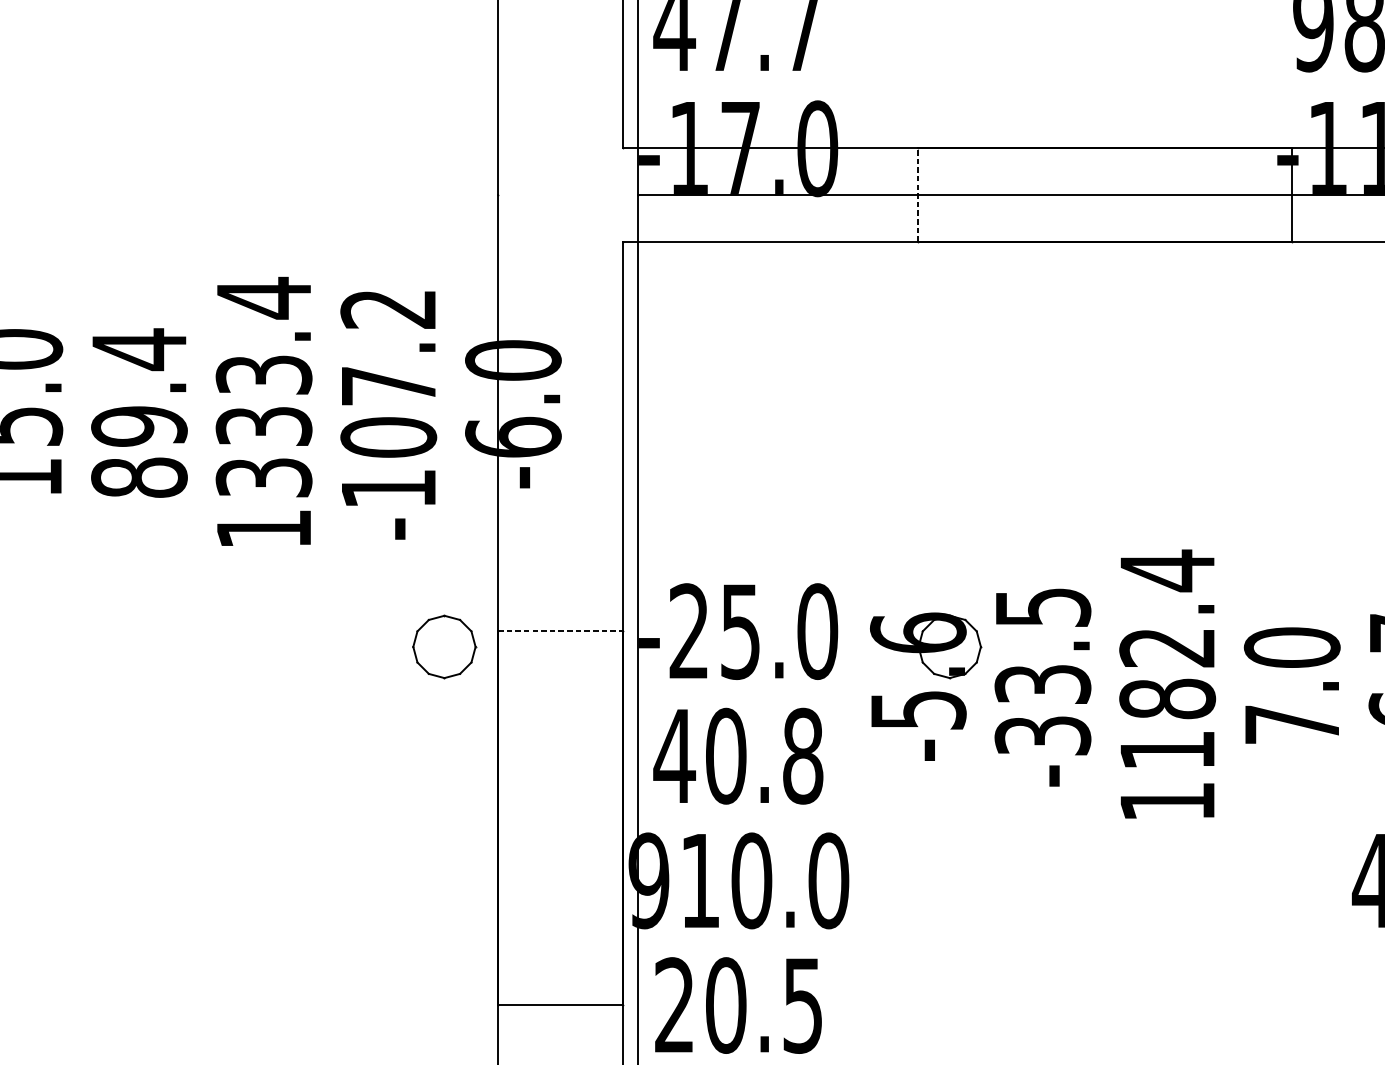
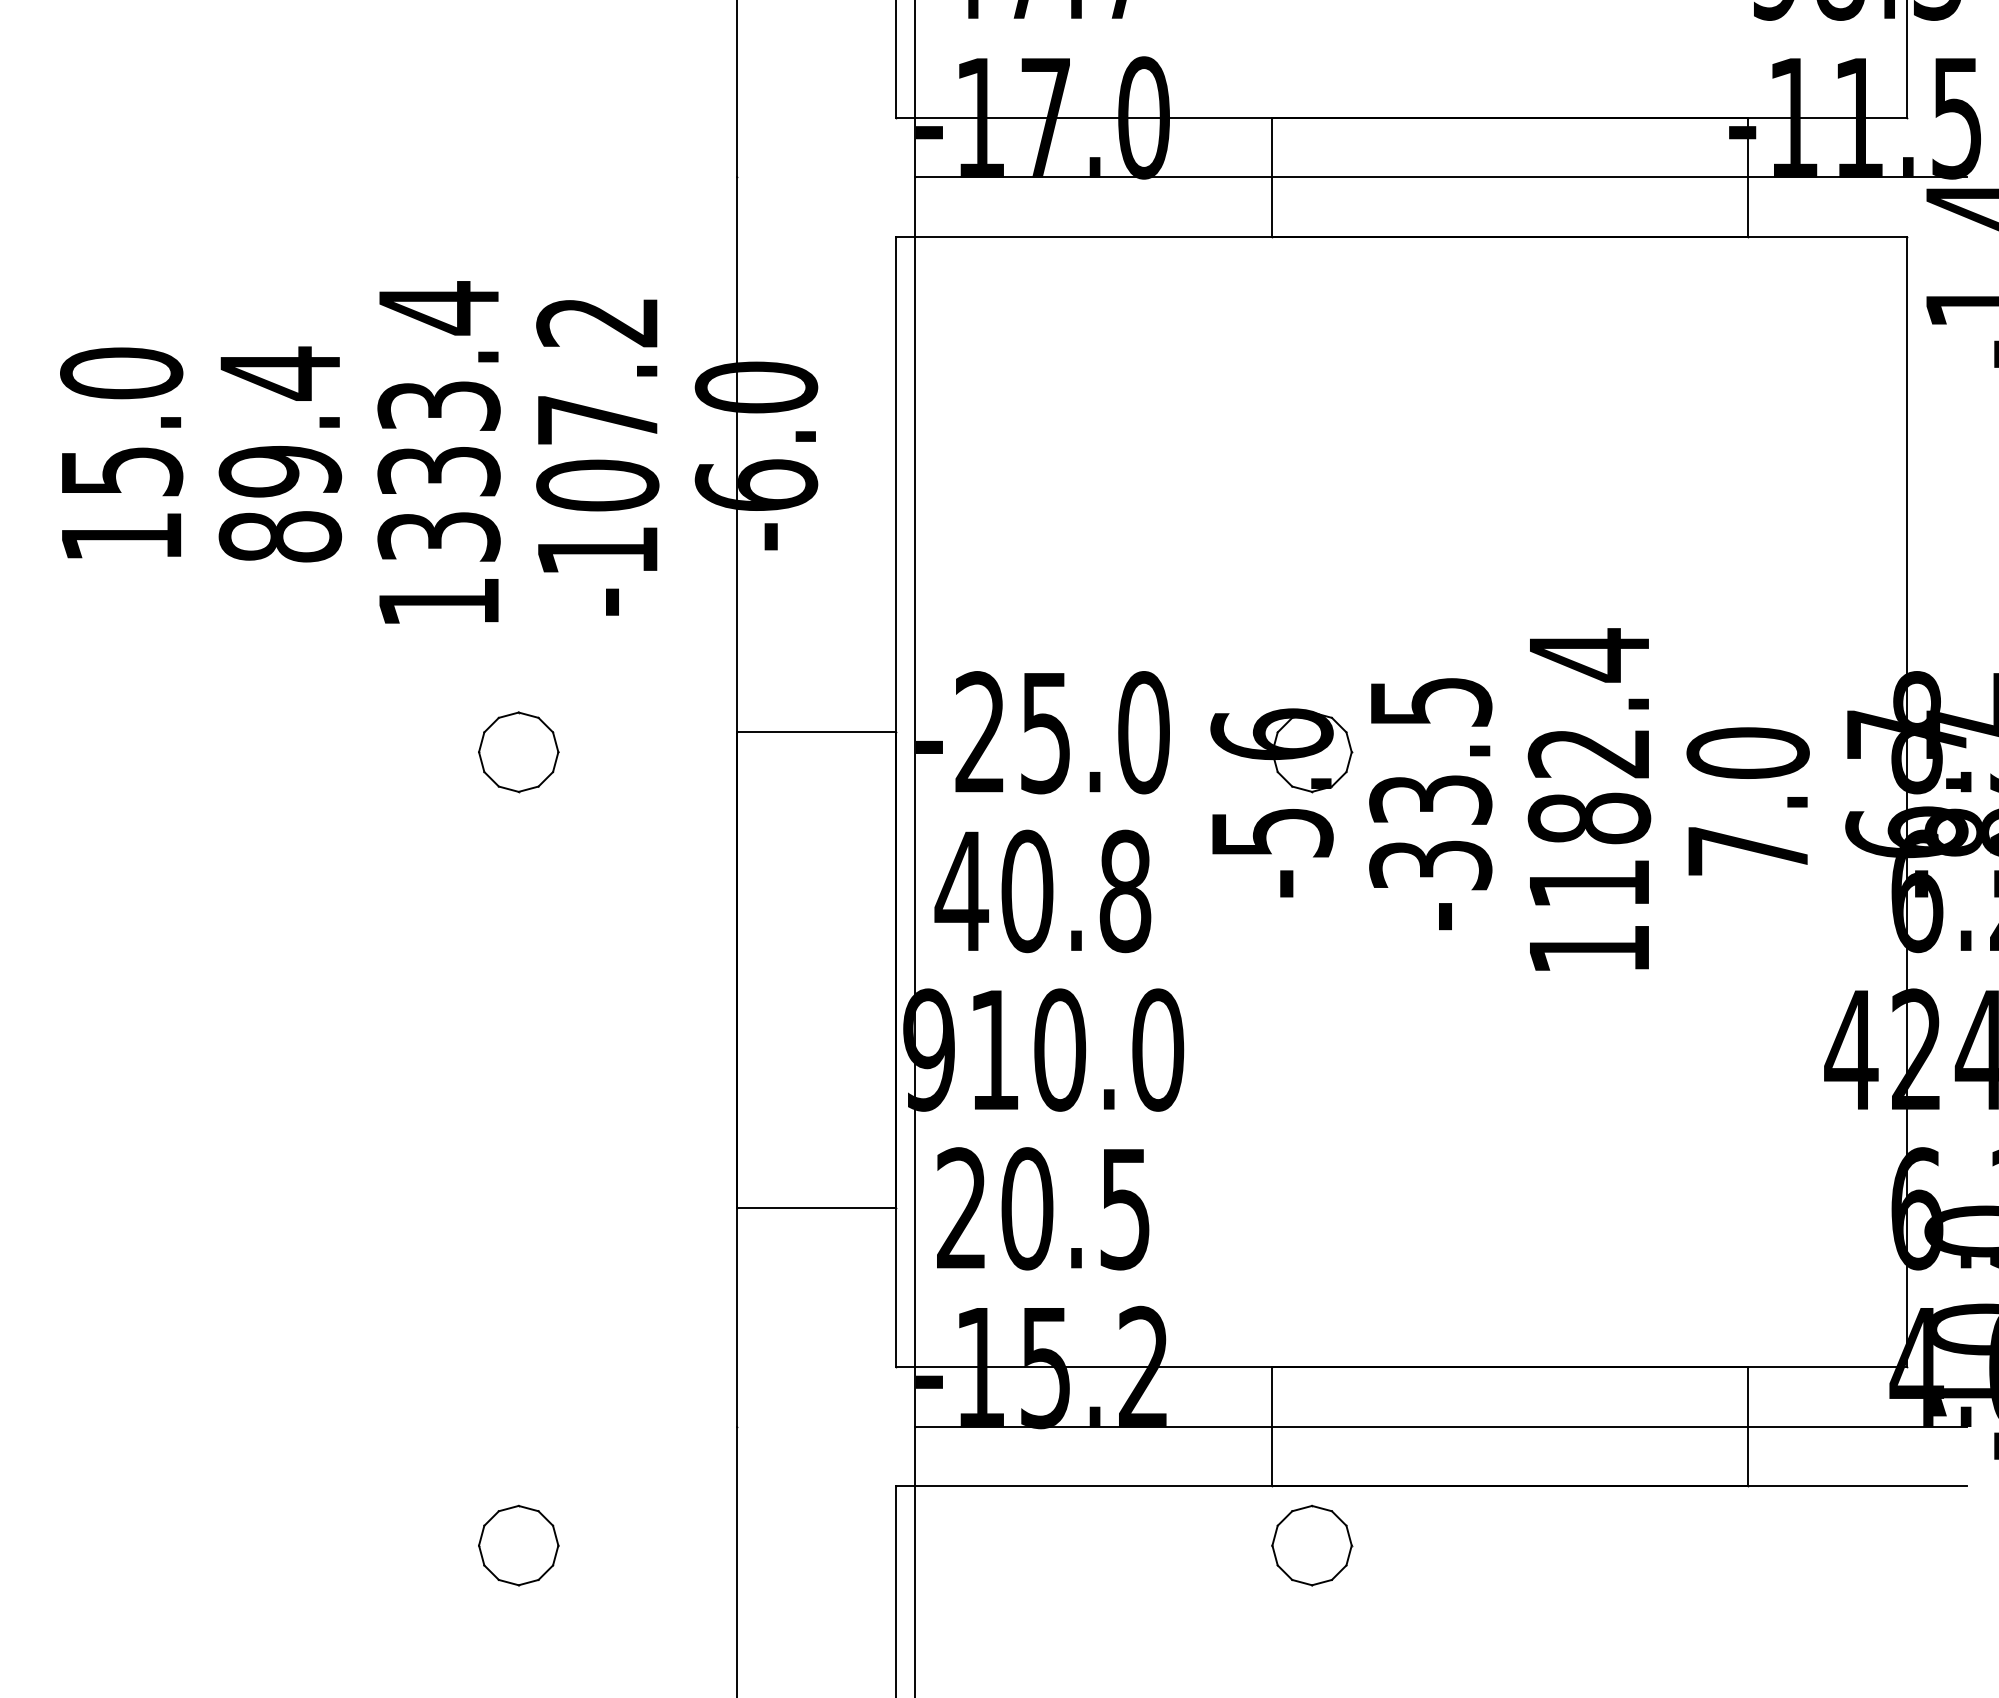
line: (918, 195) -> (1272, 177), dashed -> solid
line: (560, 631) -> (816, 732), dashed -> solid
part: (444, 647) -> (518, 752), moved

